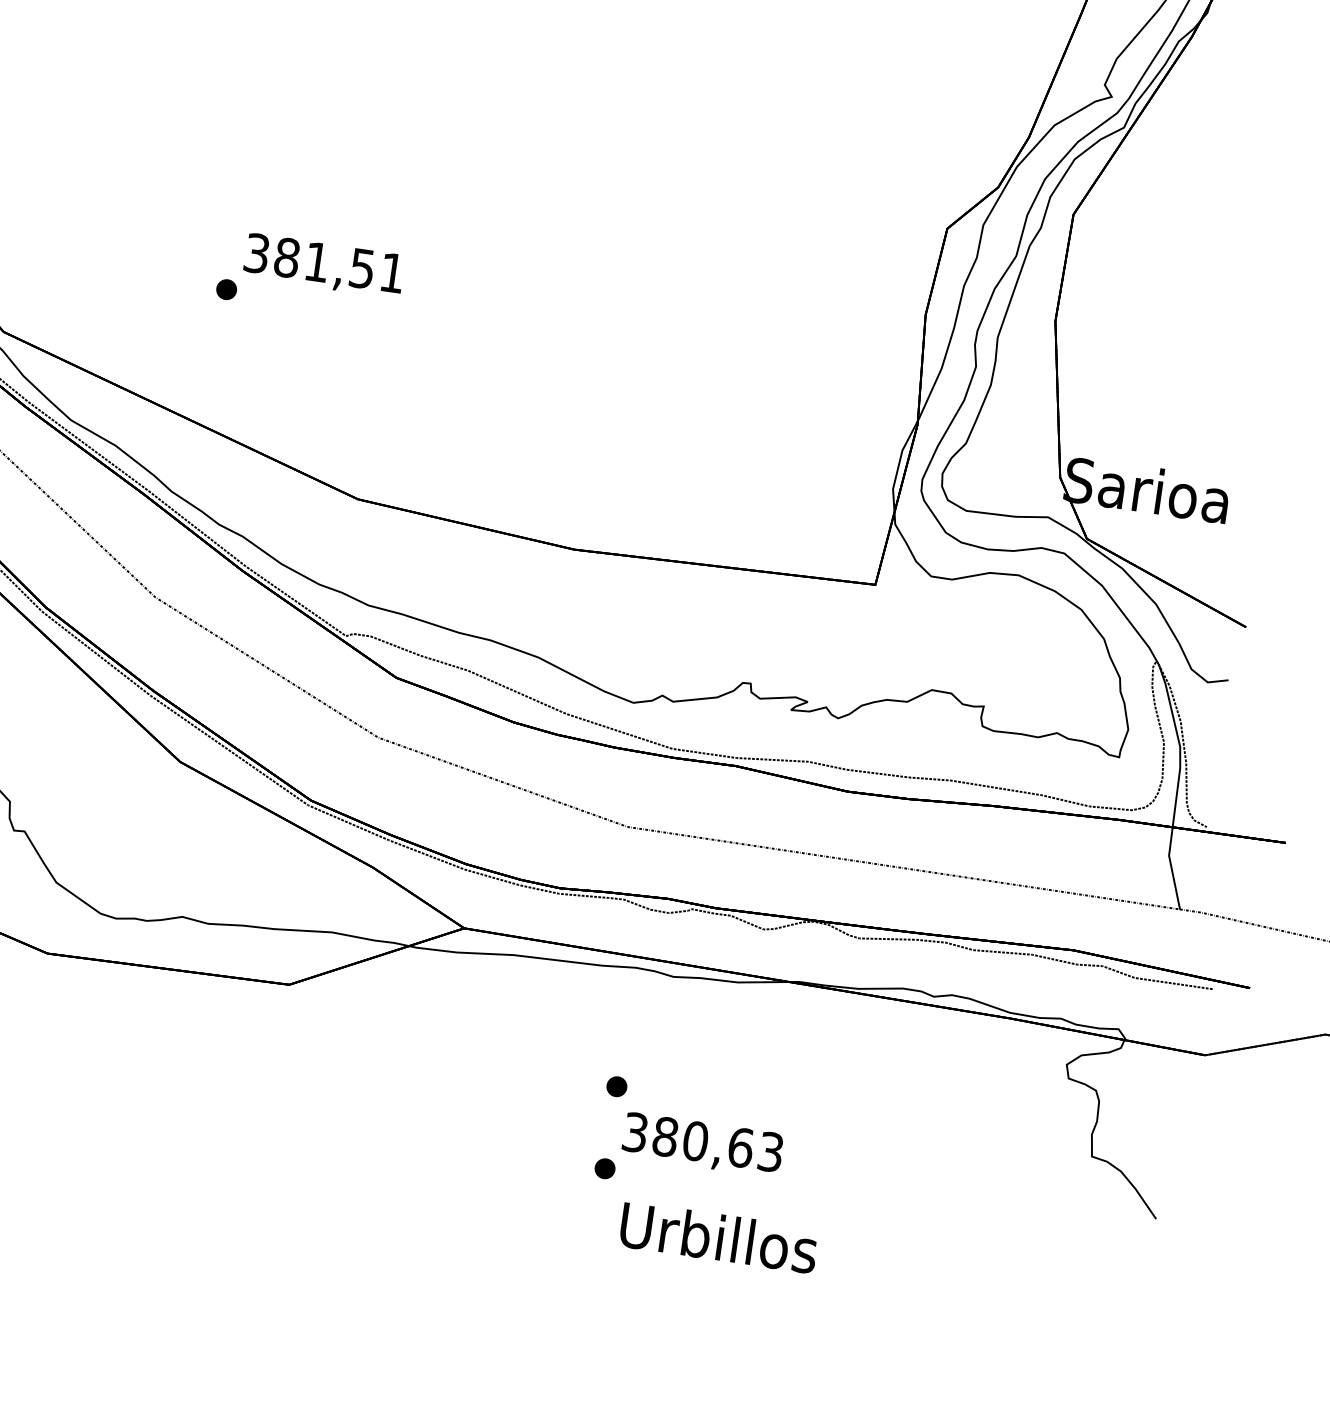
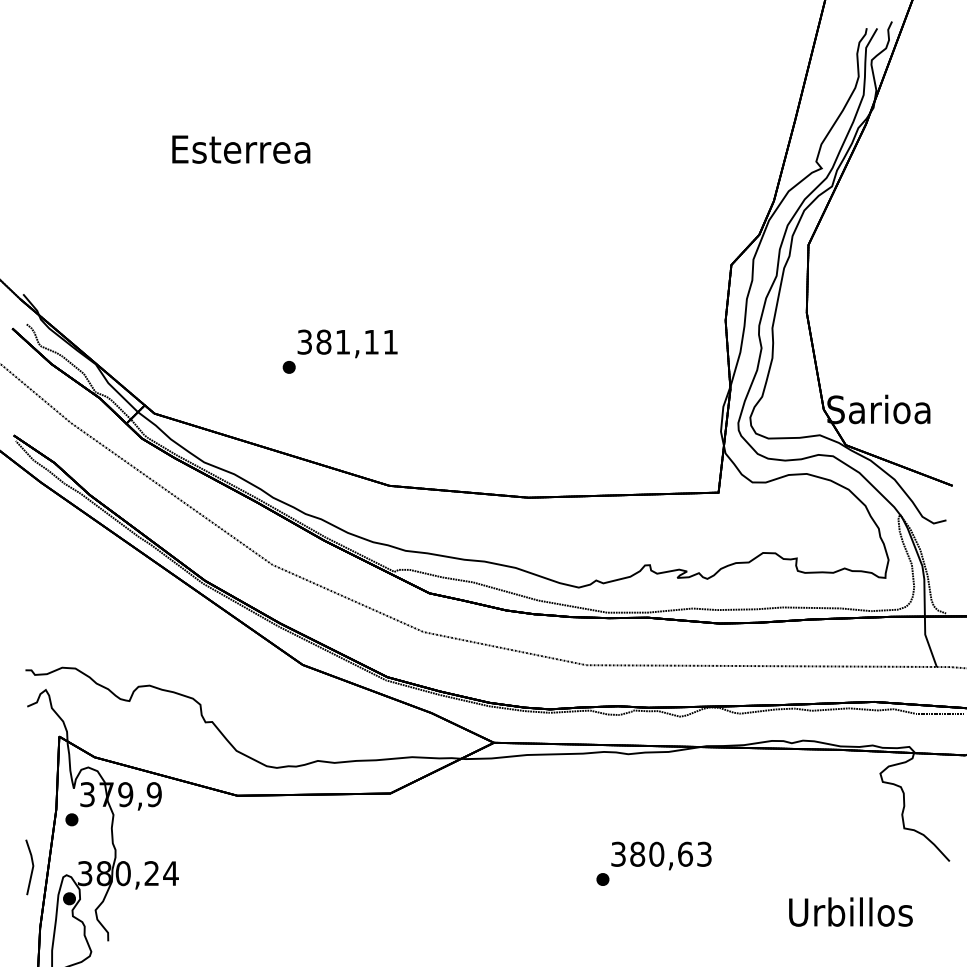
text: (362, 269) -> (371, 342), 381,51 -> 381,11
part: (616, 1086) -> (602, 827), removed
text: (718, 1236) -> (850, 911), moved

